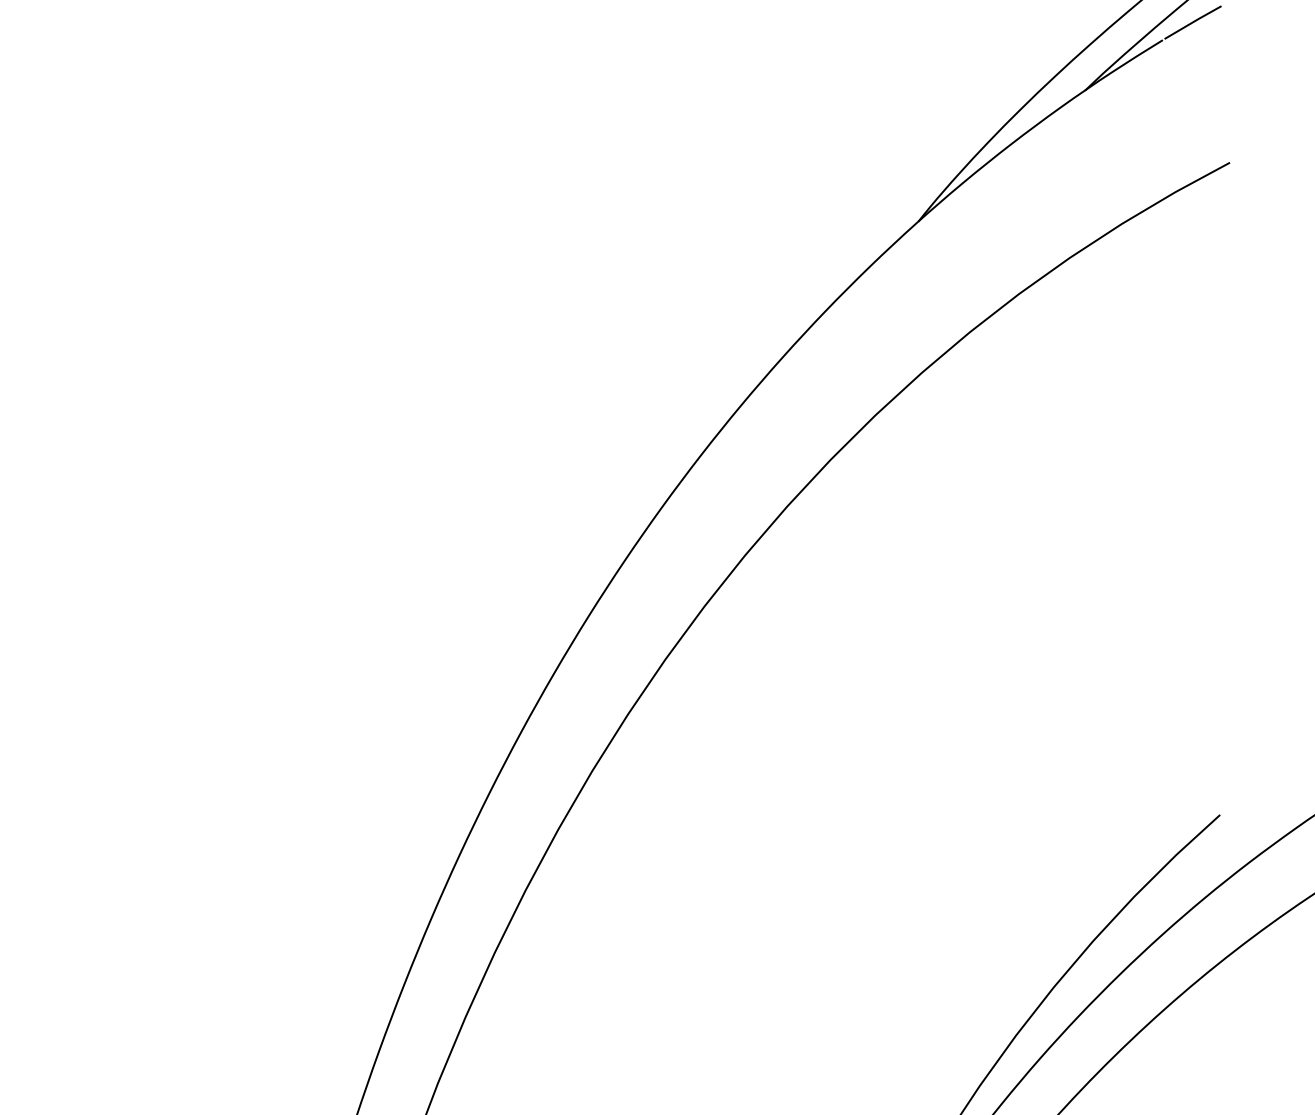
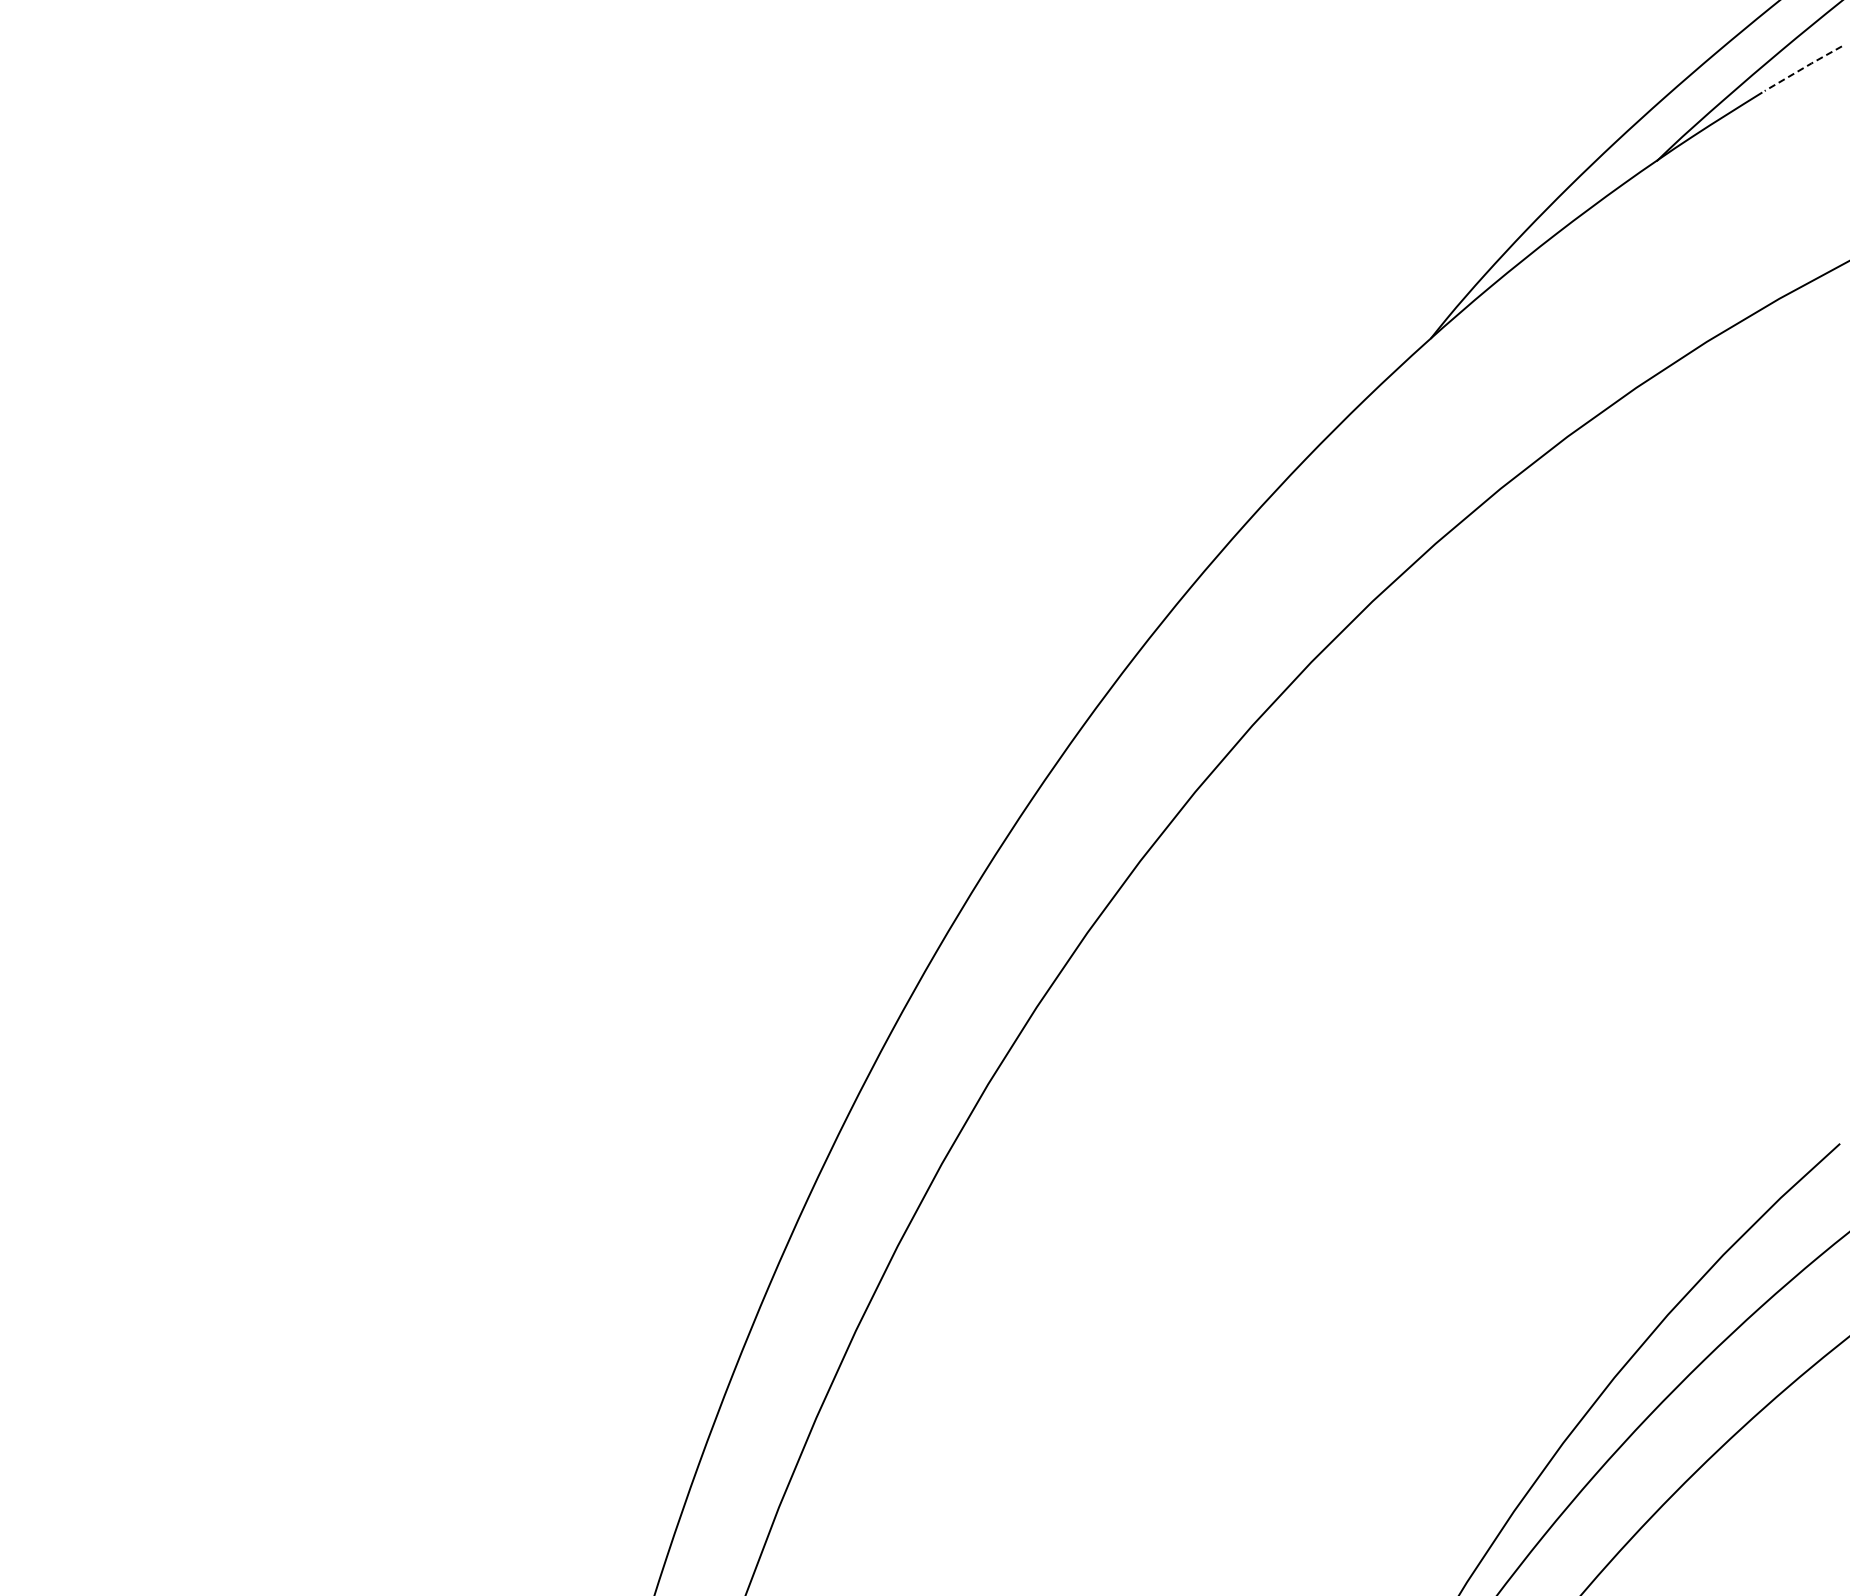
line: (1193, 22) -> (1803, 68), solid -> dashed

